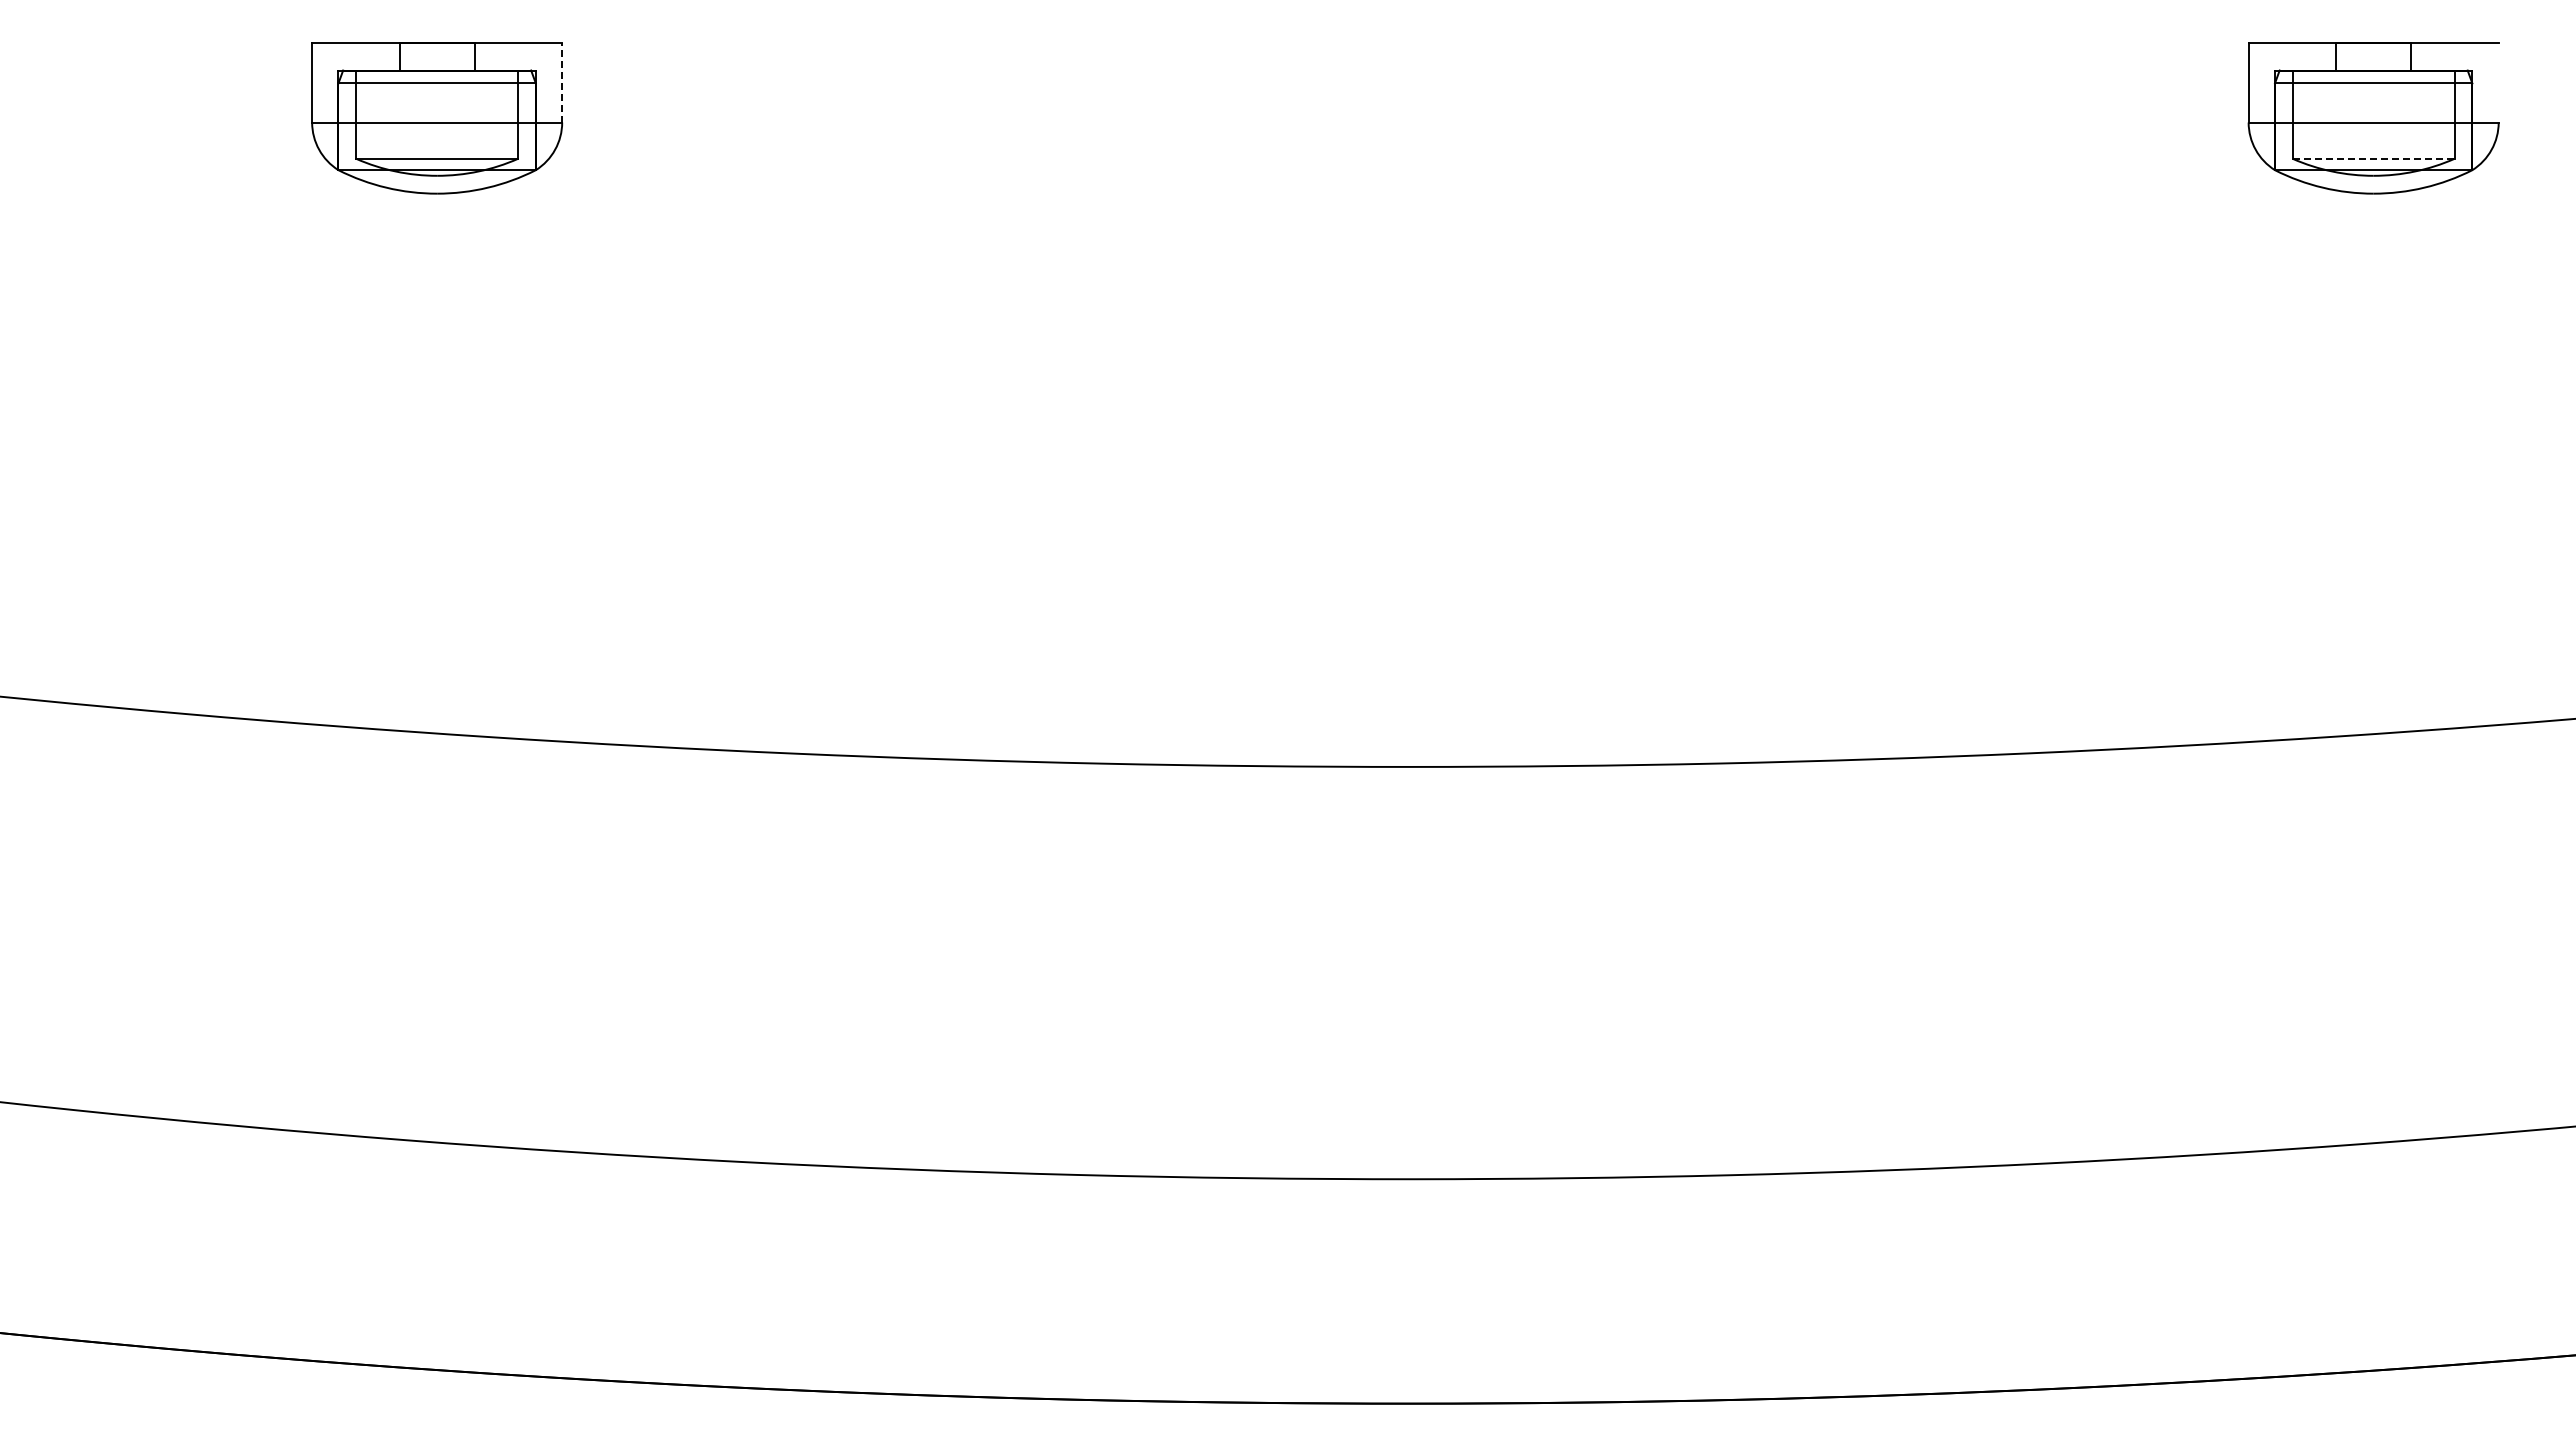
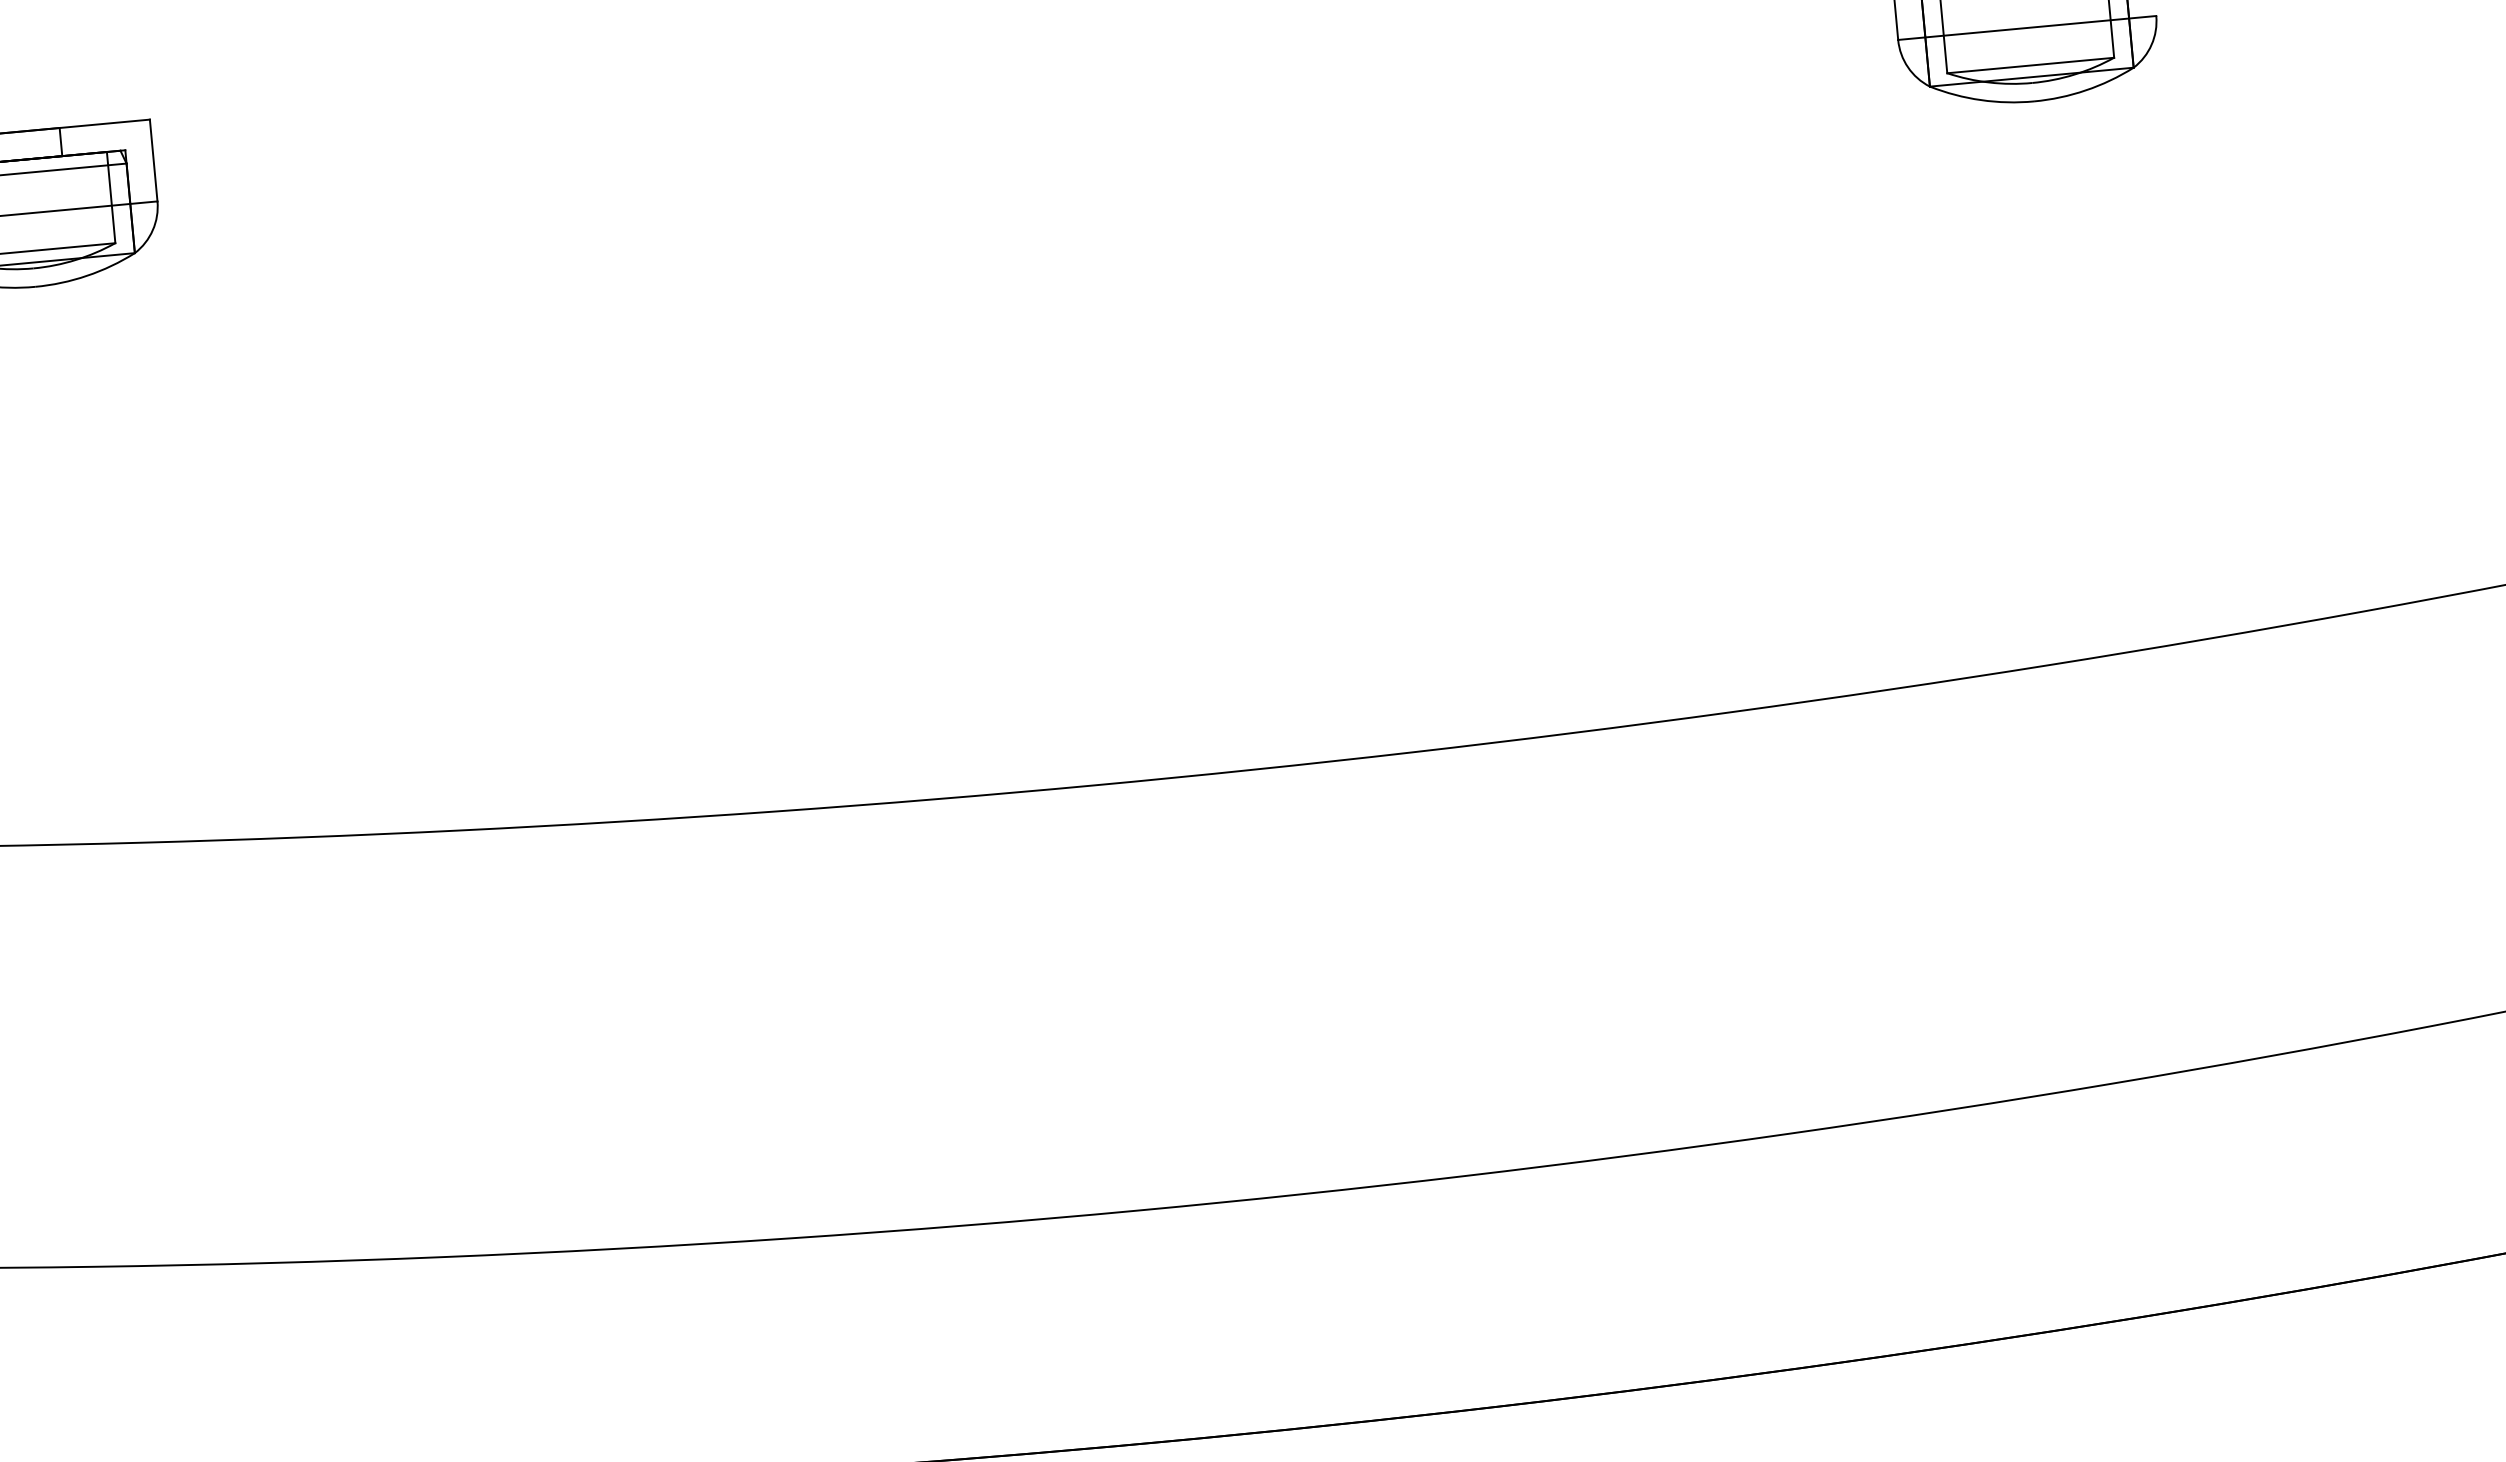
line: (562, 82) -> (153, 160), dashed -> solid
line: (2373, 158) -> (2030, 65), dashed -> solid

